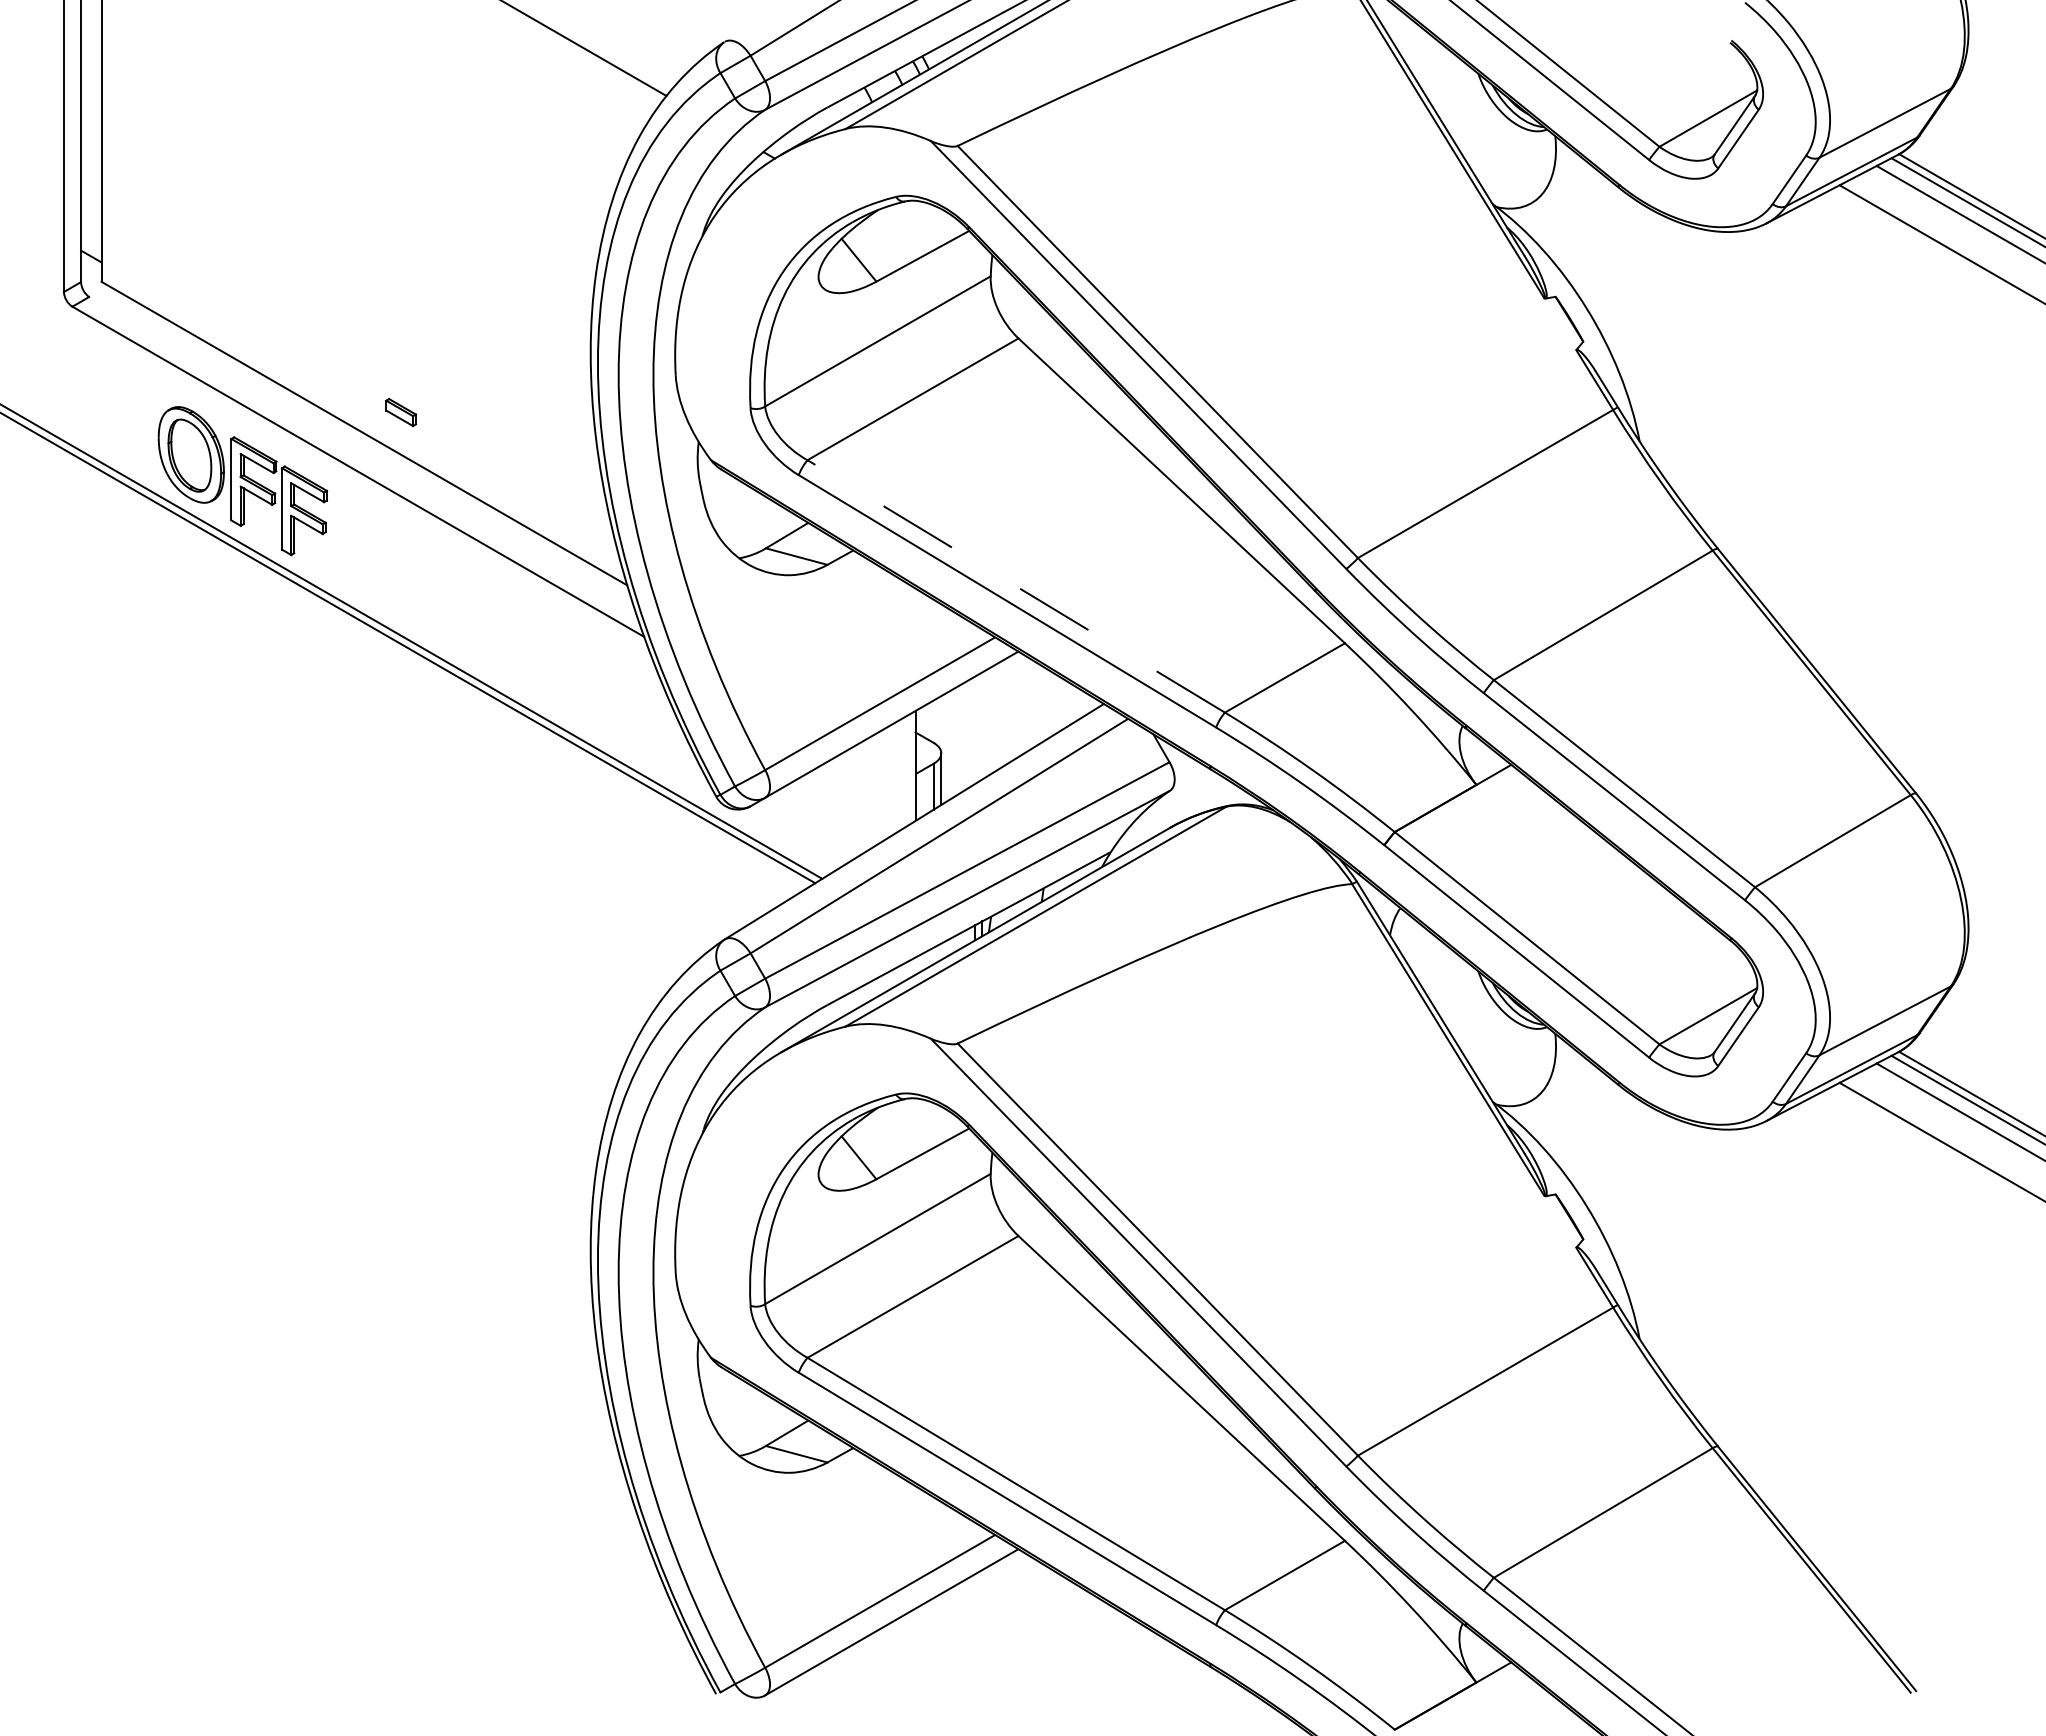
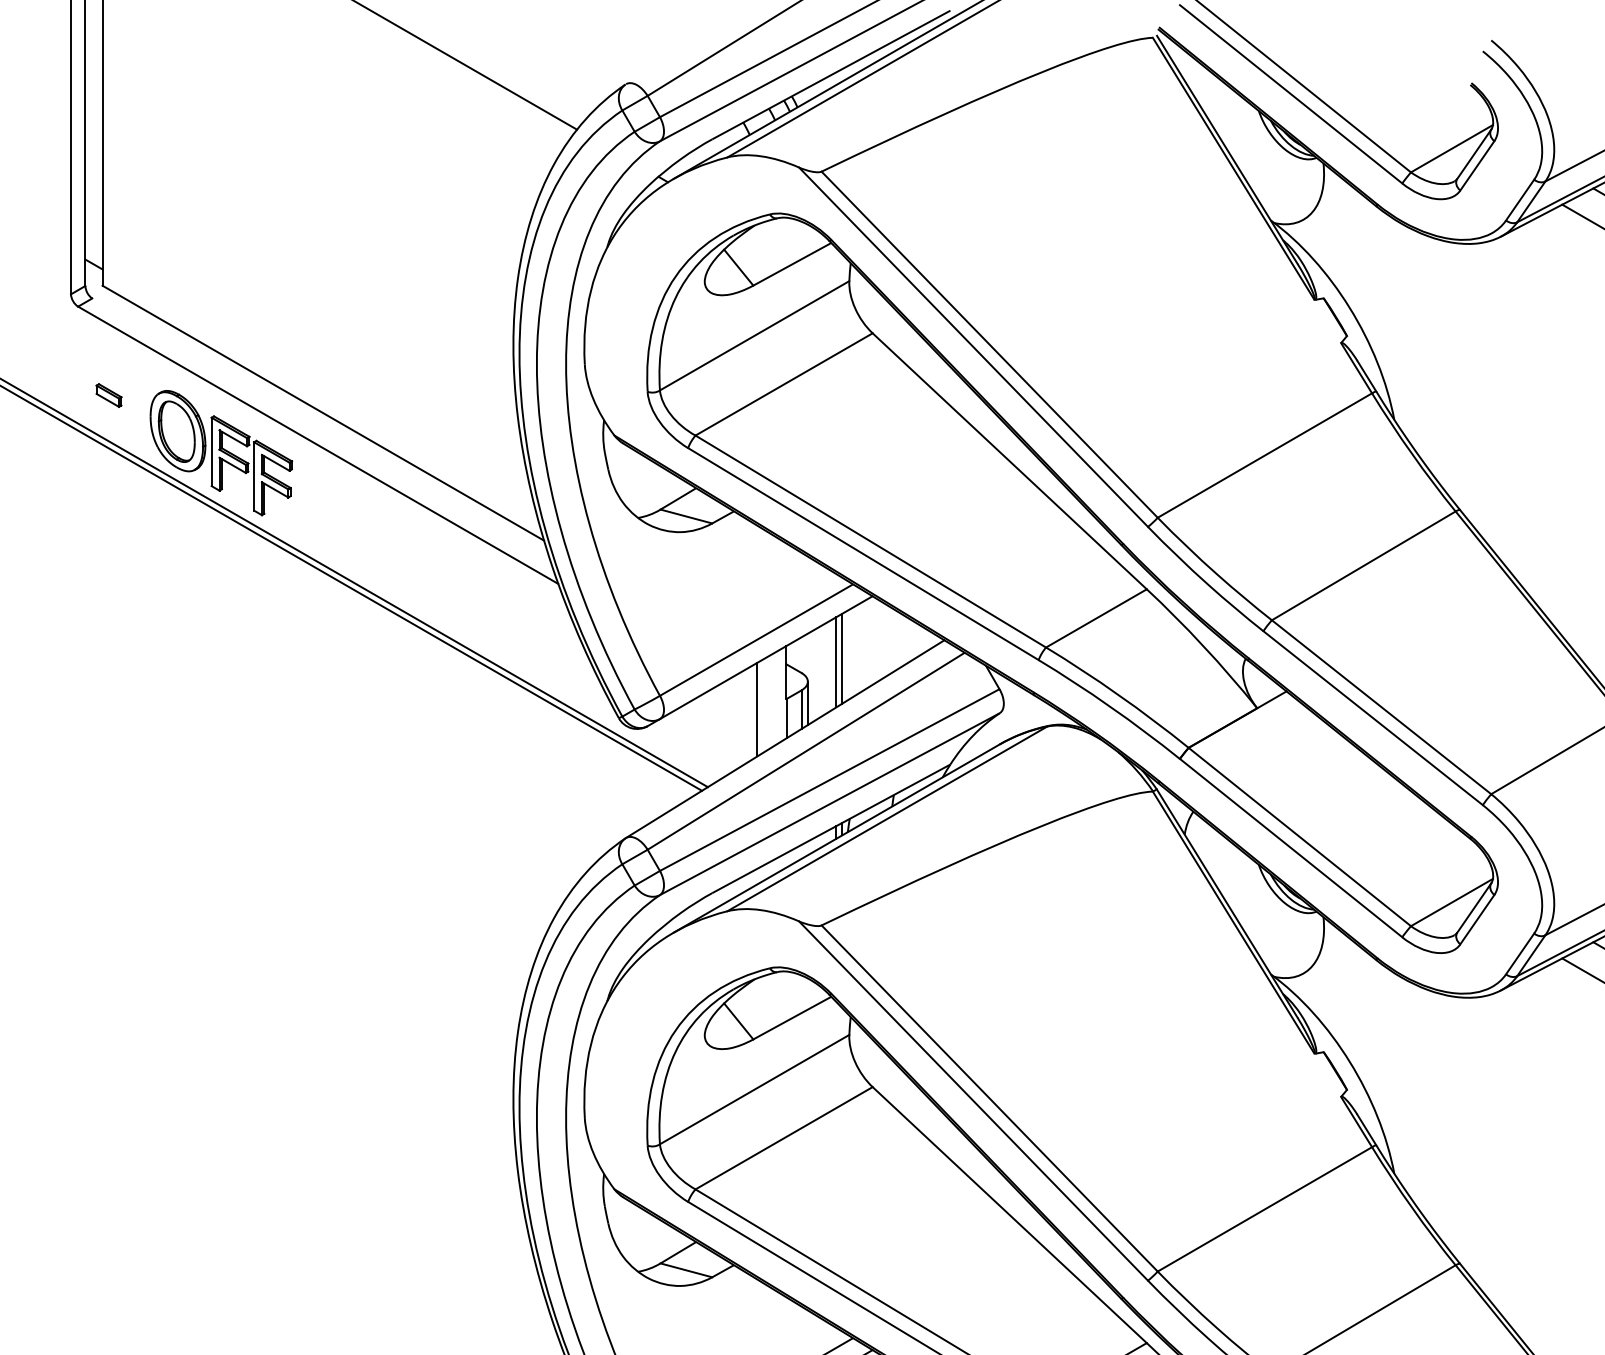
part: (401, 412) -> (109, 395), moved
line: (1016, 586) -> (870, 541), dashed -> solid
line: (982, 725) -> (842, 658), added
line: (975, 730) -> (836, 662), added
line: (881, 786) -> (757, 709), added

